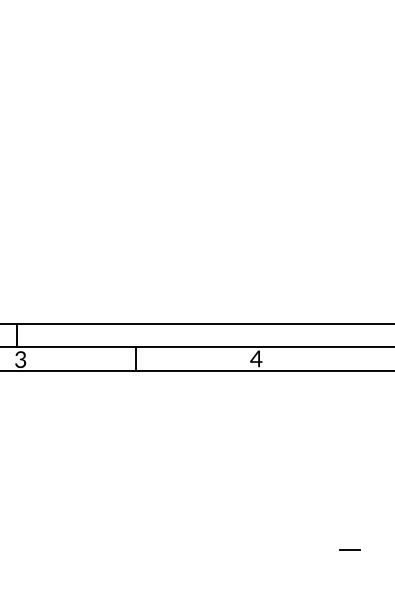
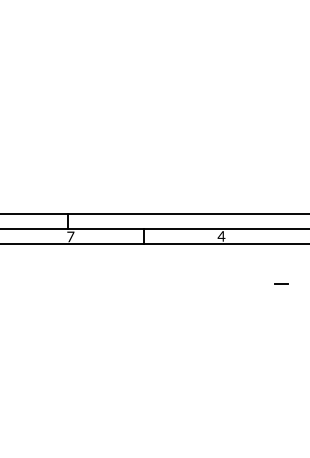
text: (20, 359) -> (70, 236), 3 -> 7
line: (350, 549) -> (281, 283), moved

